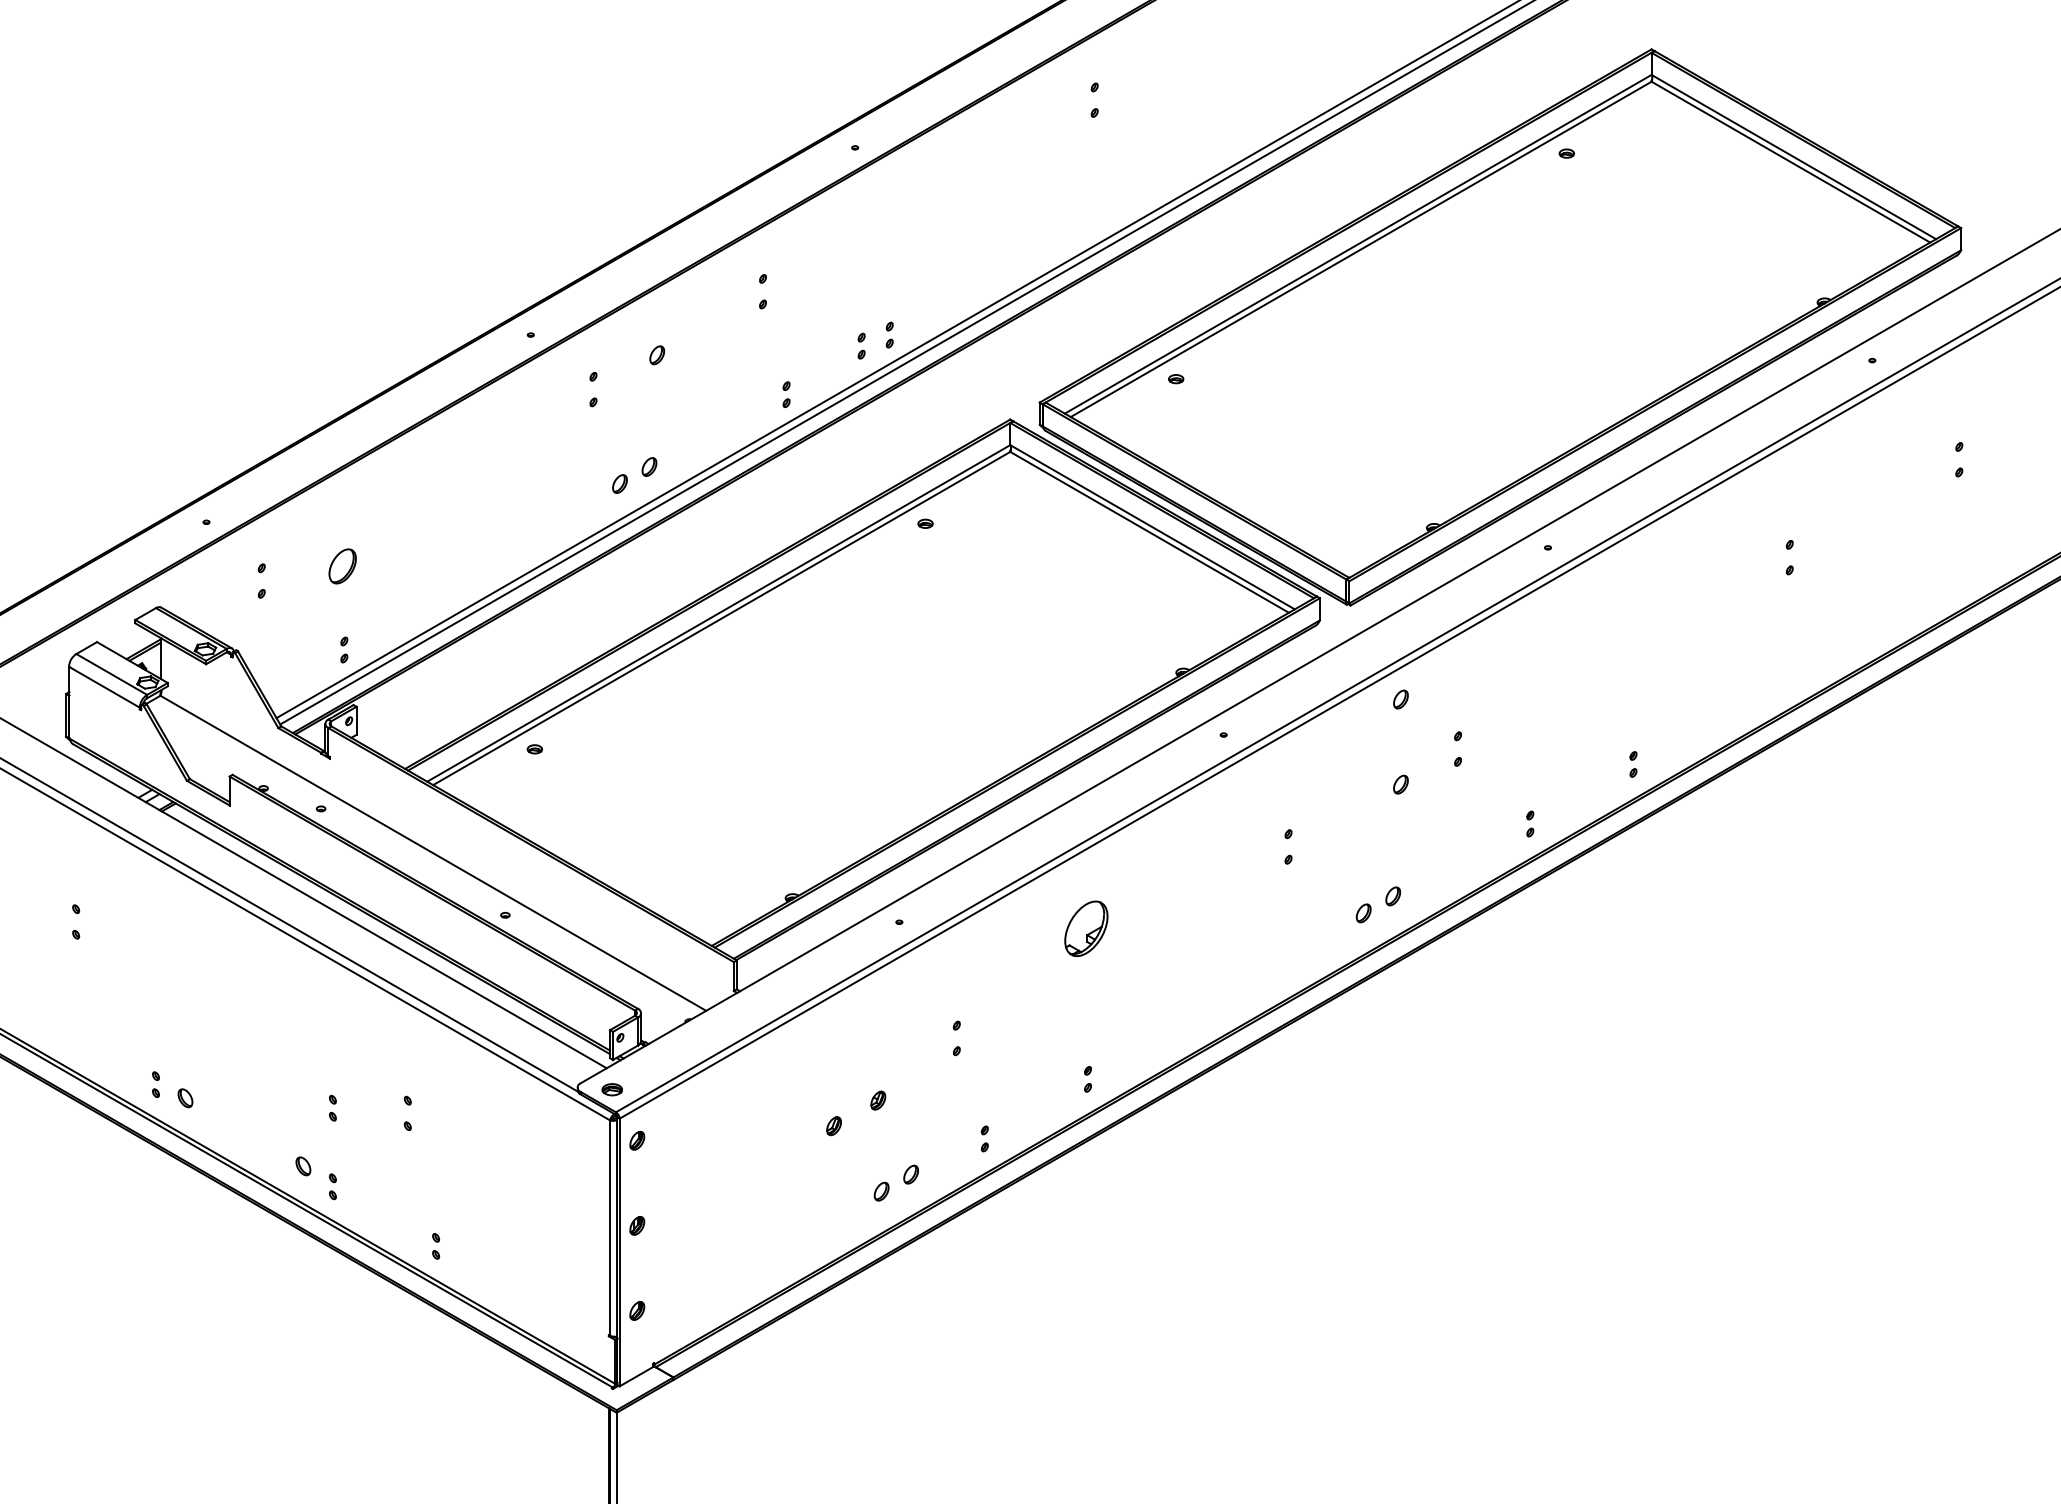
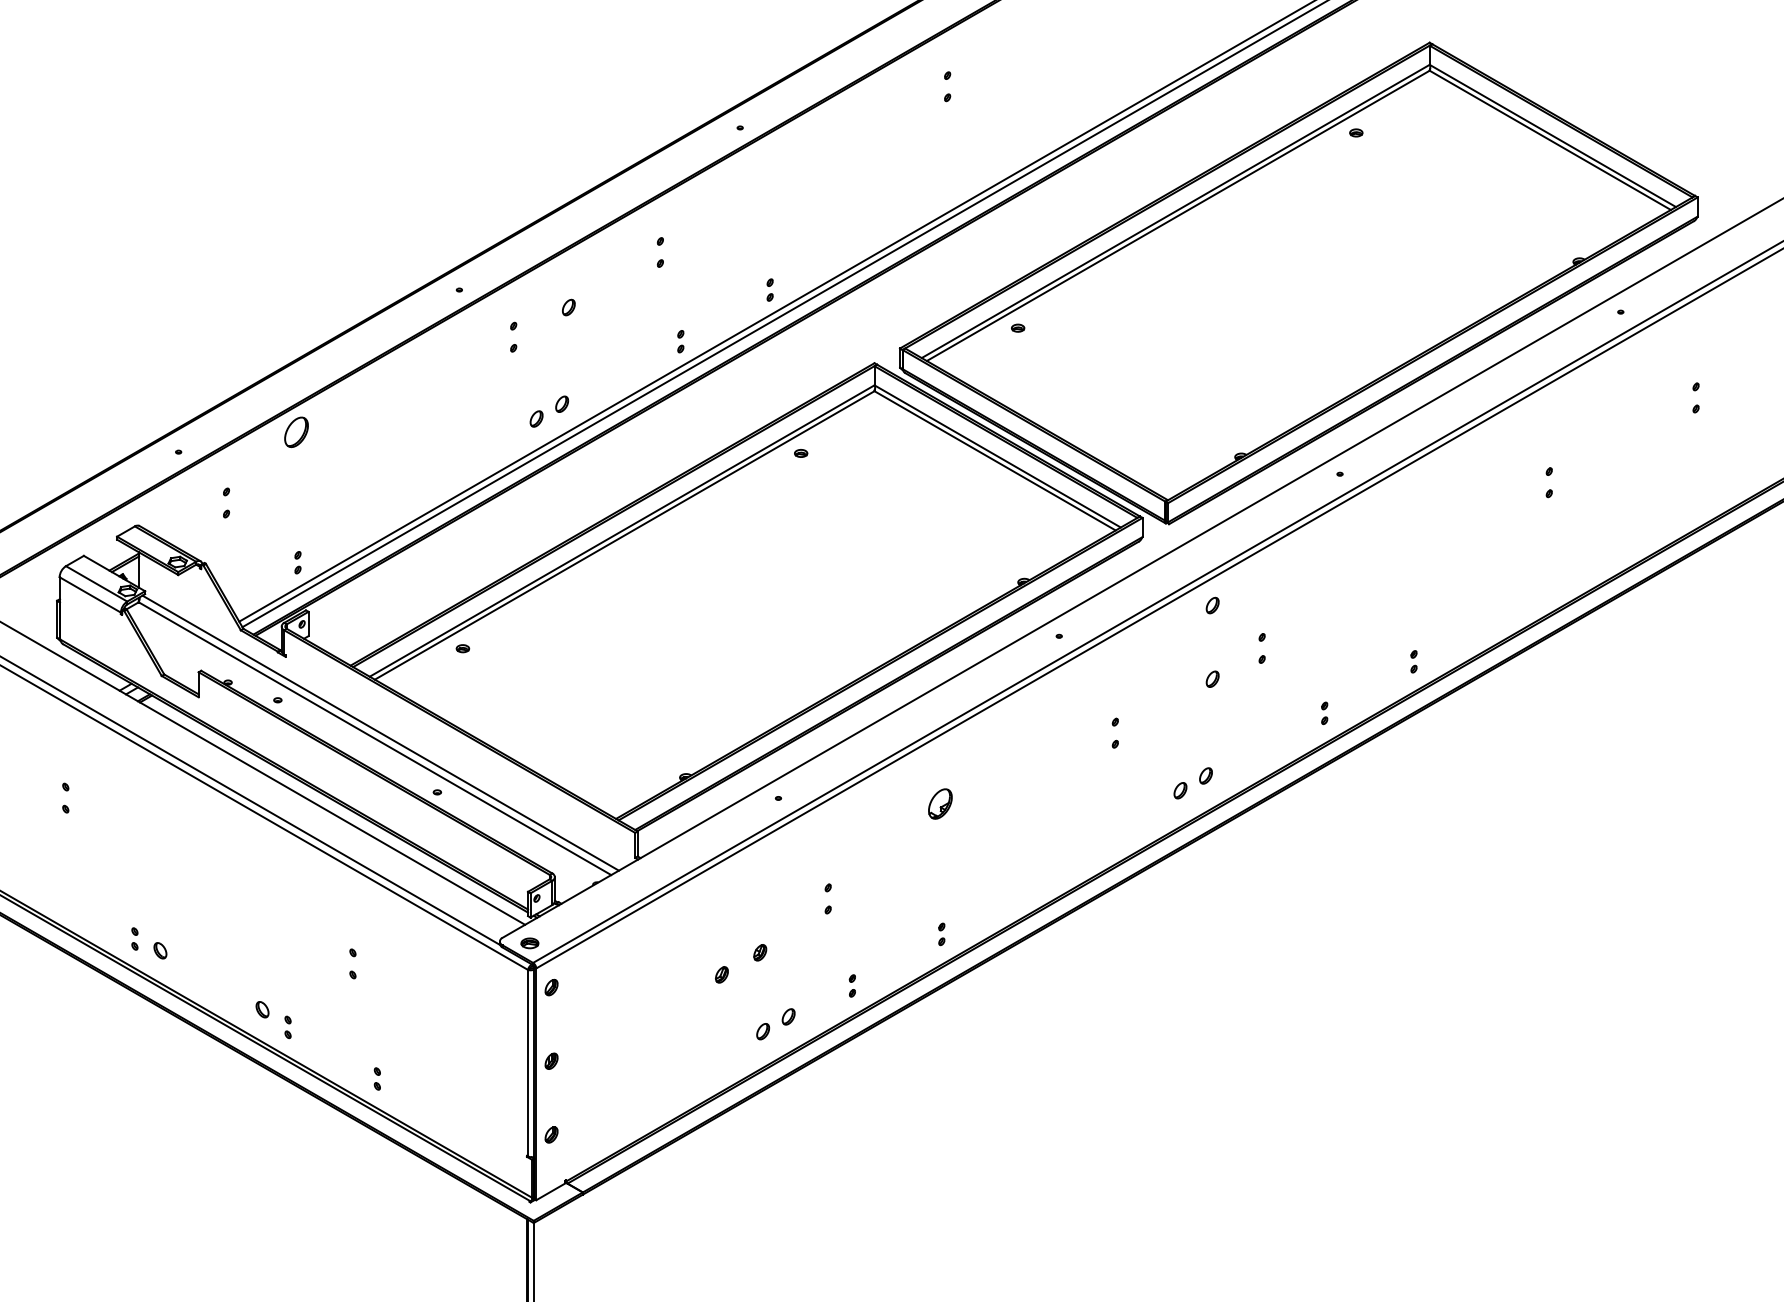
part: (861, 345) -> (745, 299), removed
part: (342, 566) -> (296, 432), moved
line: (439, 846) -> (380, 732), added
part: (1086, 928) -> (940, 803), size x0.62
part: (332, 1108) -> (287, 959), removed

